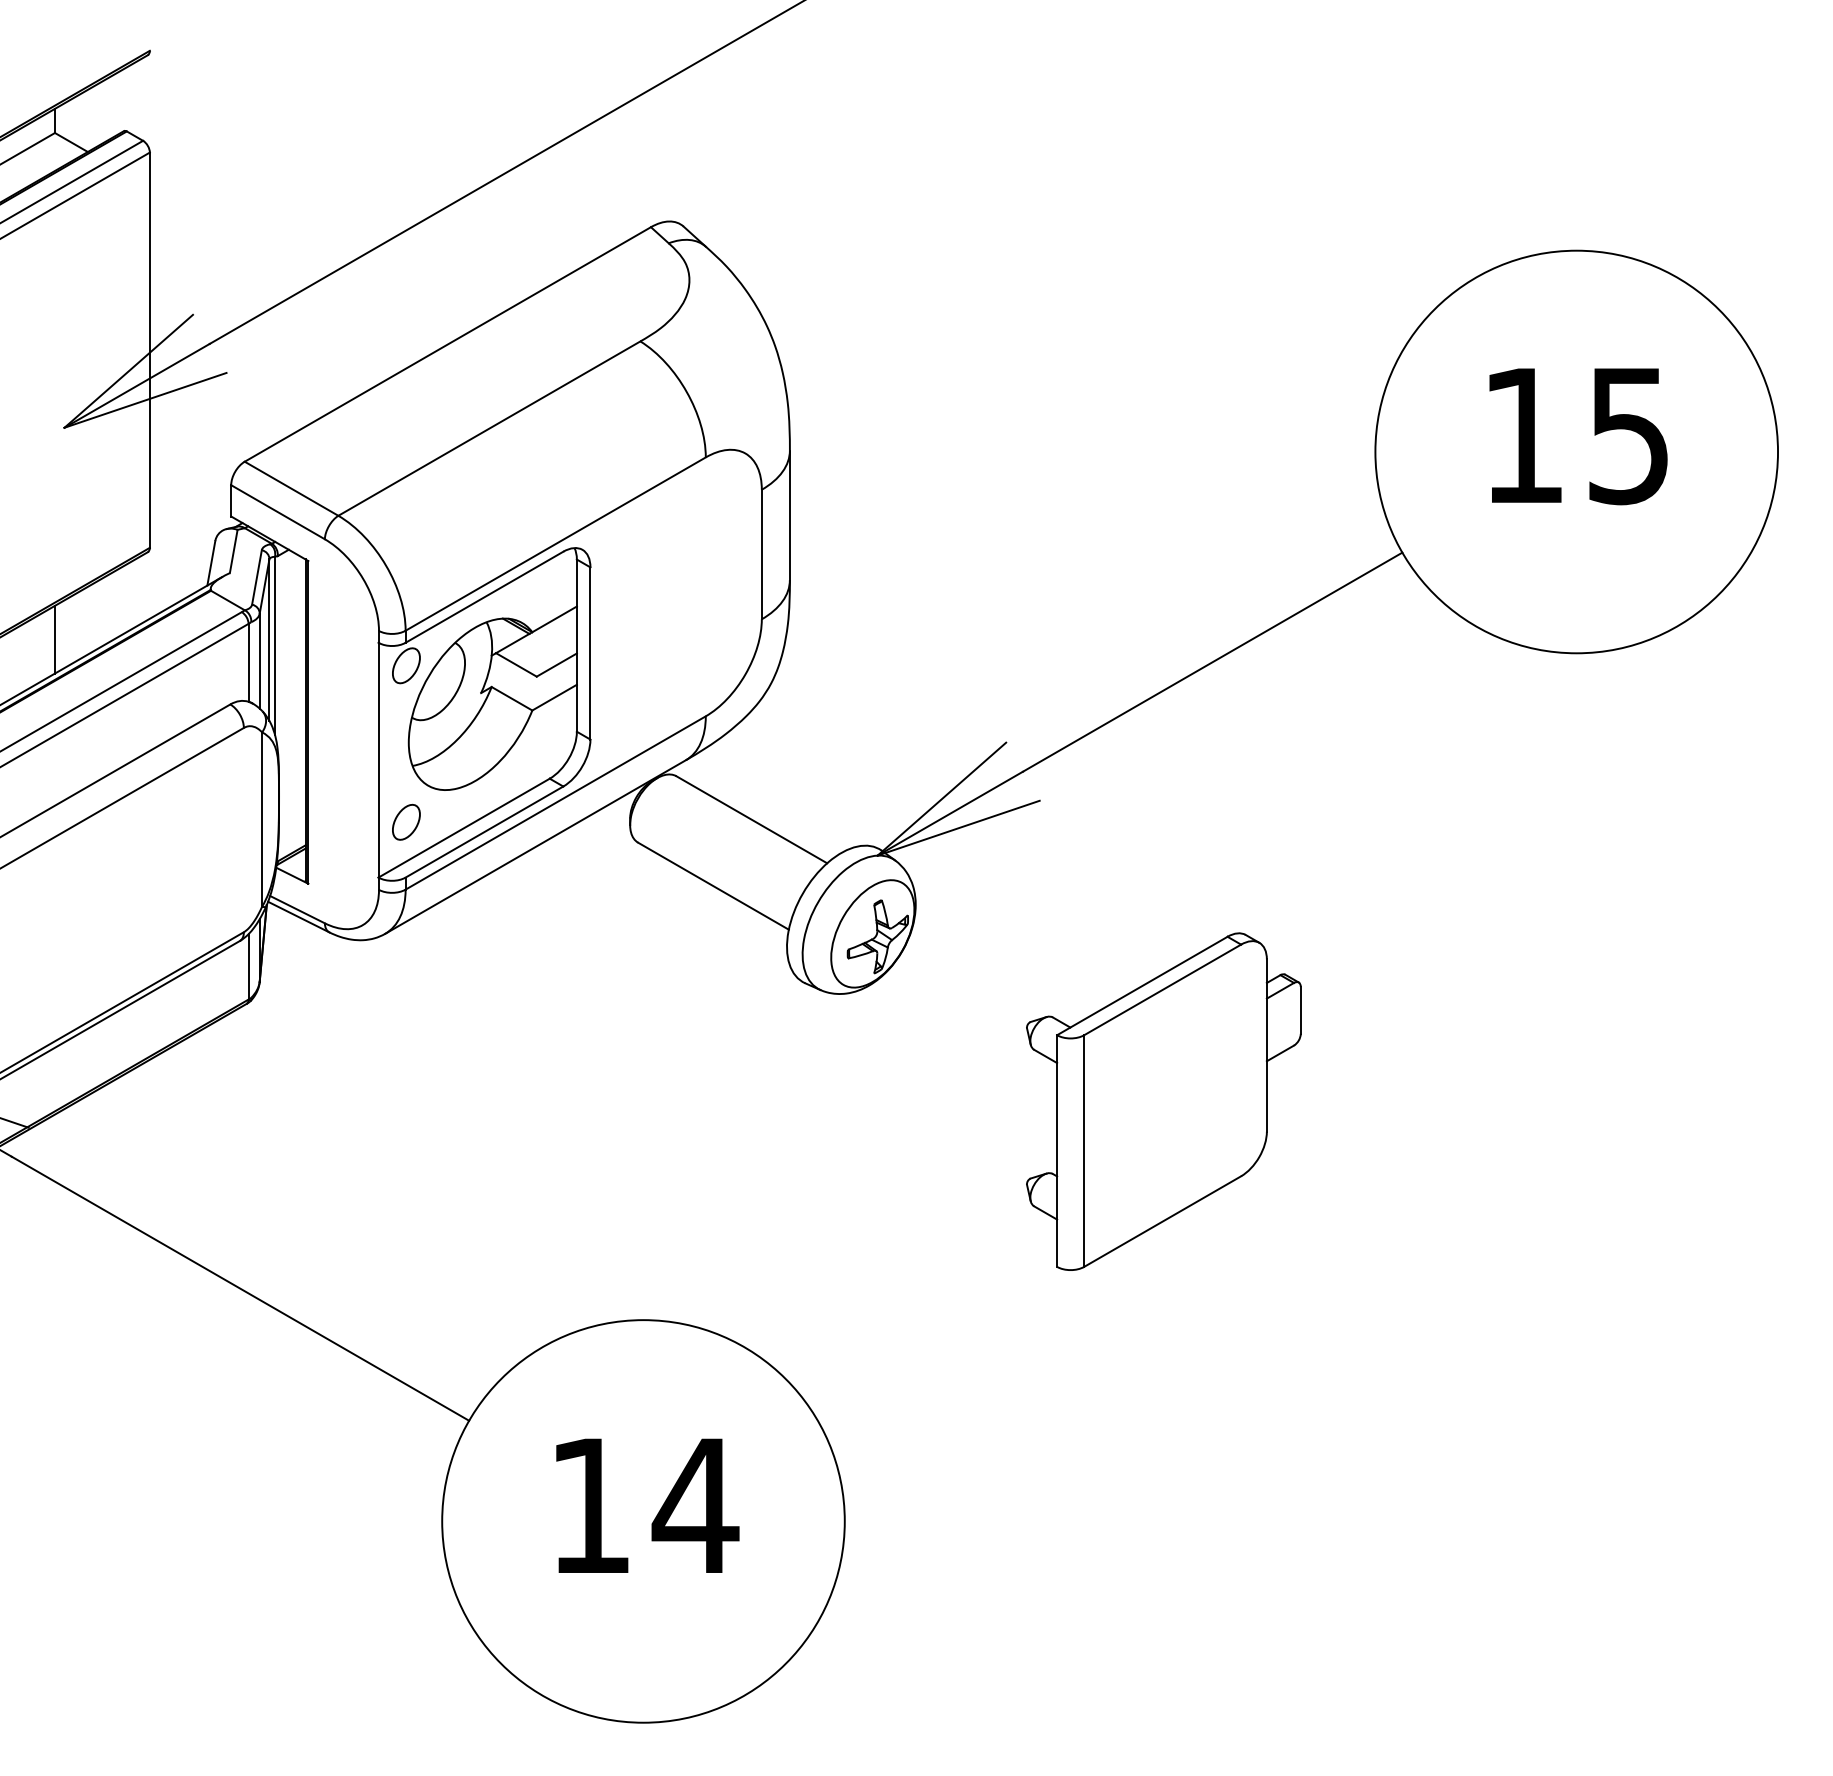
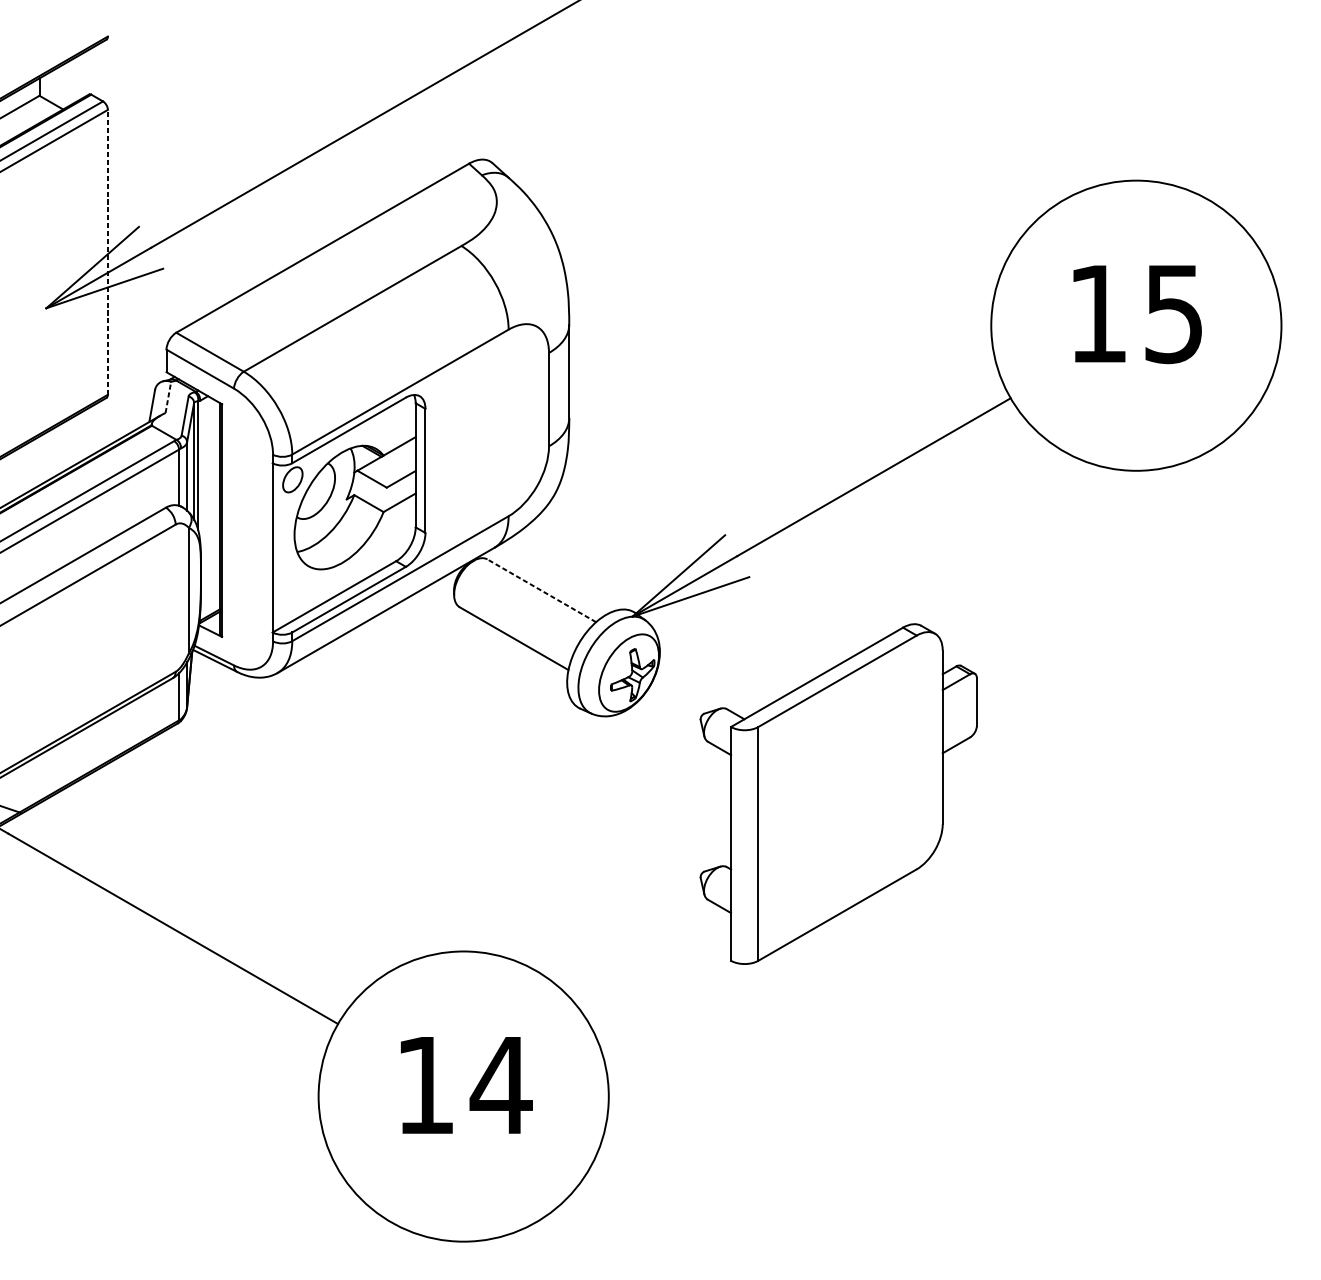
line: (149, 350) -> (107, 252), solid -> dashed
line: (233, 551) -> (168, 397), solid -> dashed
line: (54, 639) -> (39, 460), removed
line: (751, 819) -> (541, 590), solid -> dashed
part: (406, 821) -> (292, 592), removed
part: (1163, 1101) -> (838, 793), size x1.4

